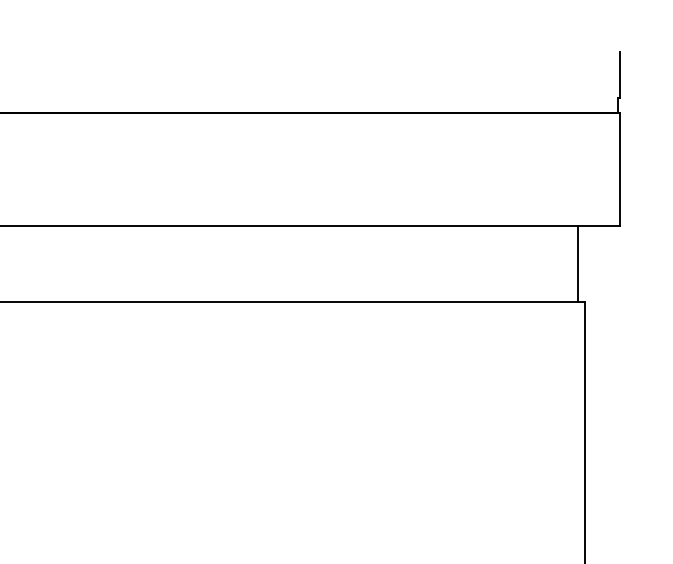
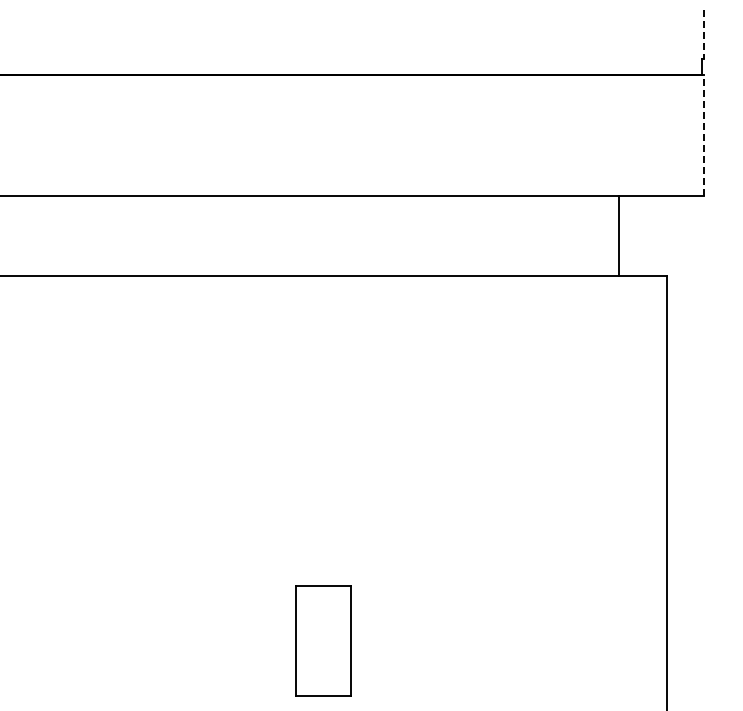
line: (619, 75) -> (703, 34), solid -> dashed
line: (619, 169) -> (703, 135), solid -> dashed
line: (578, 263) -> (618, 235), moved

